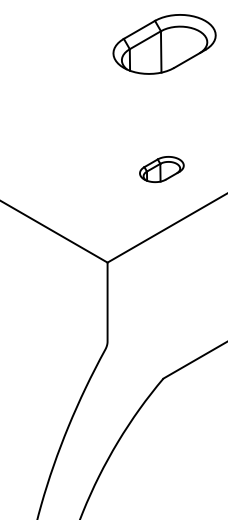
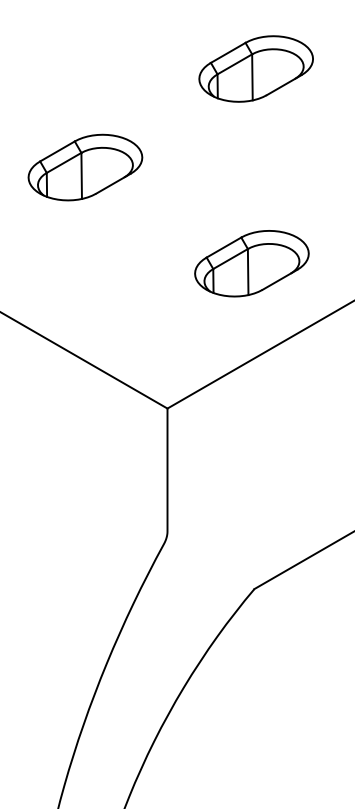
part: (164, 44) -> (256, 69), size x0.71
part: (54, 107) -> (84, 167), added
part: (161, 169) -> (251, 263), size x1.67

